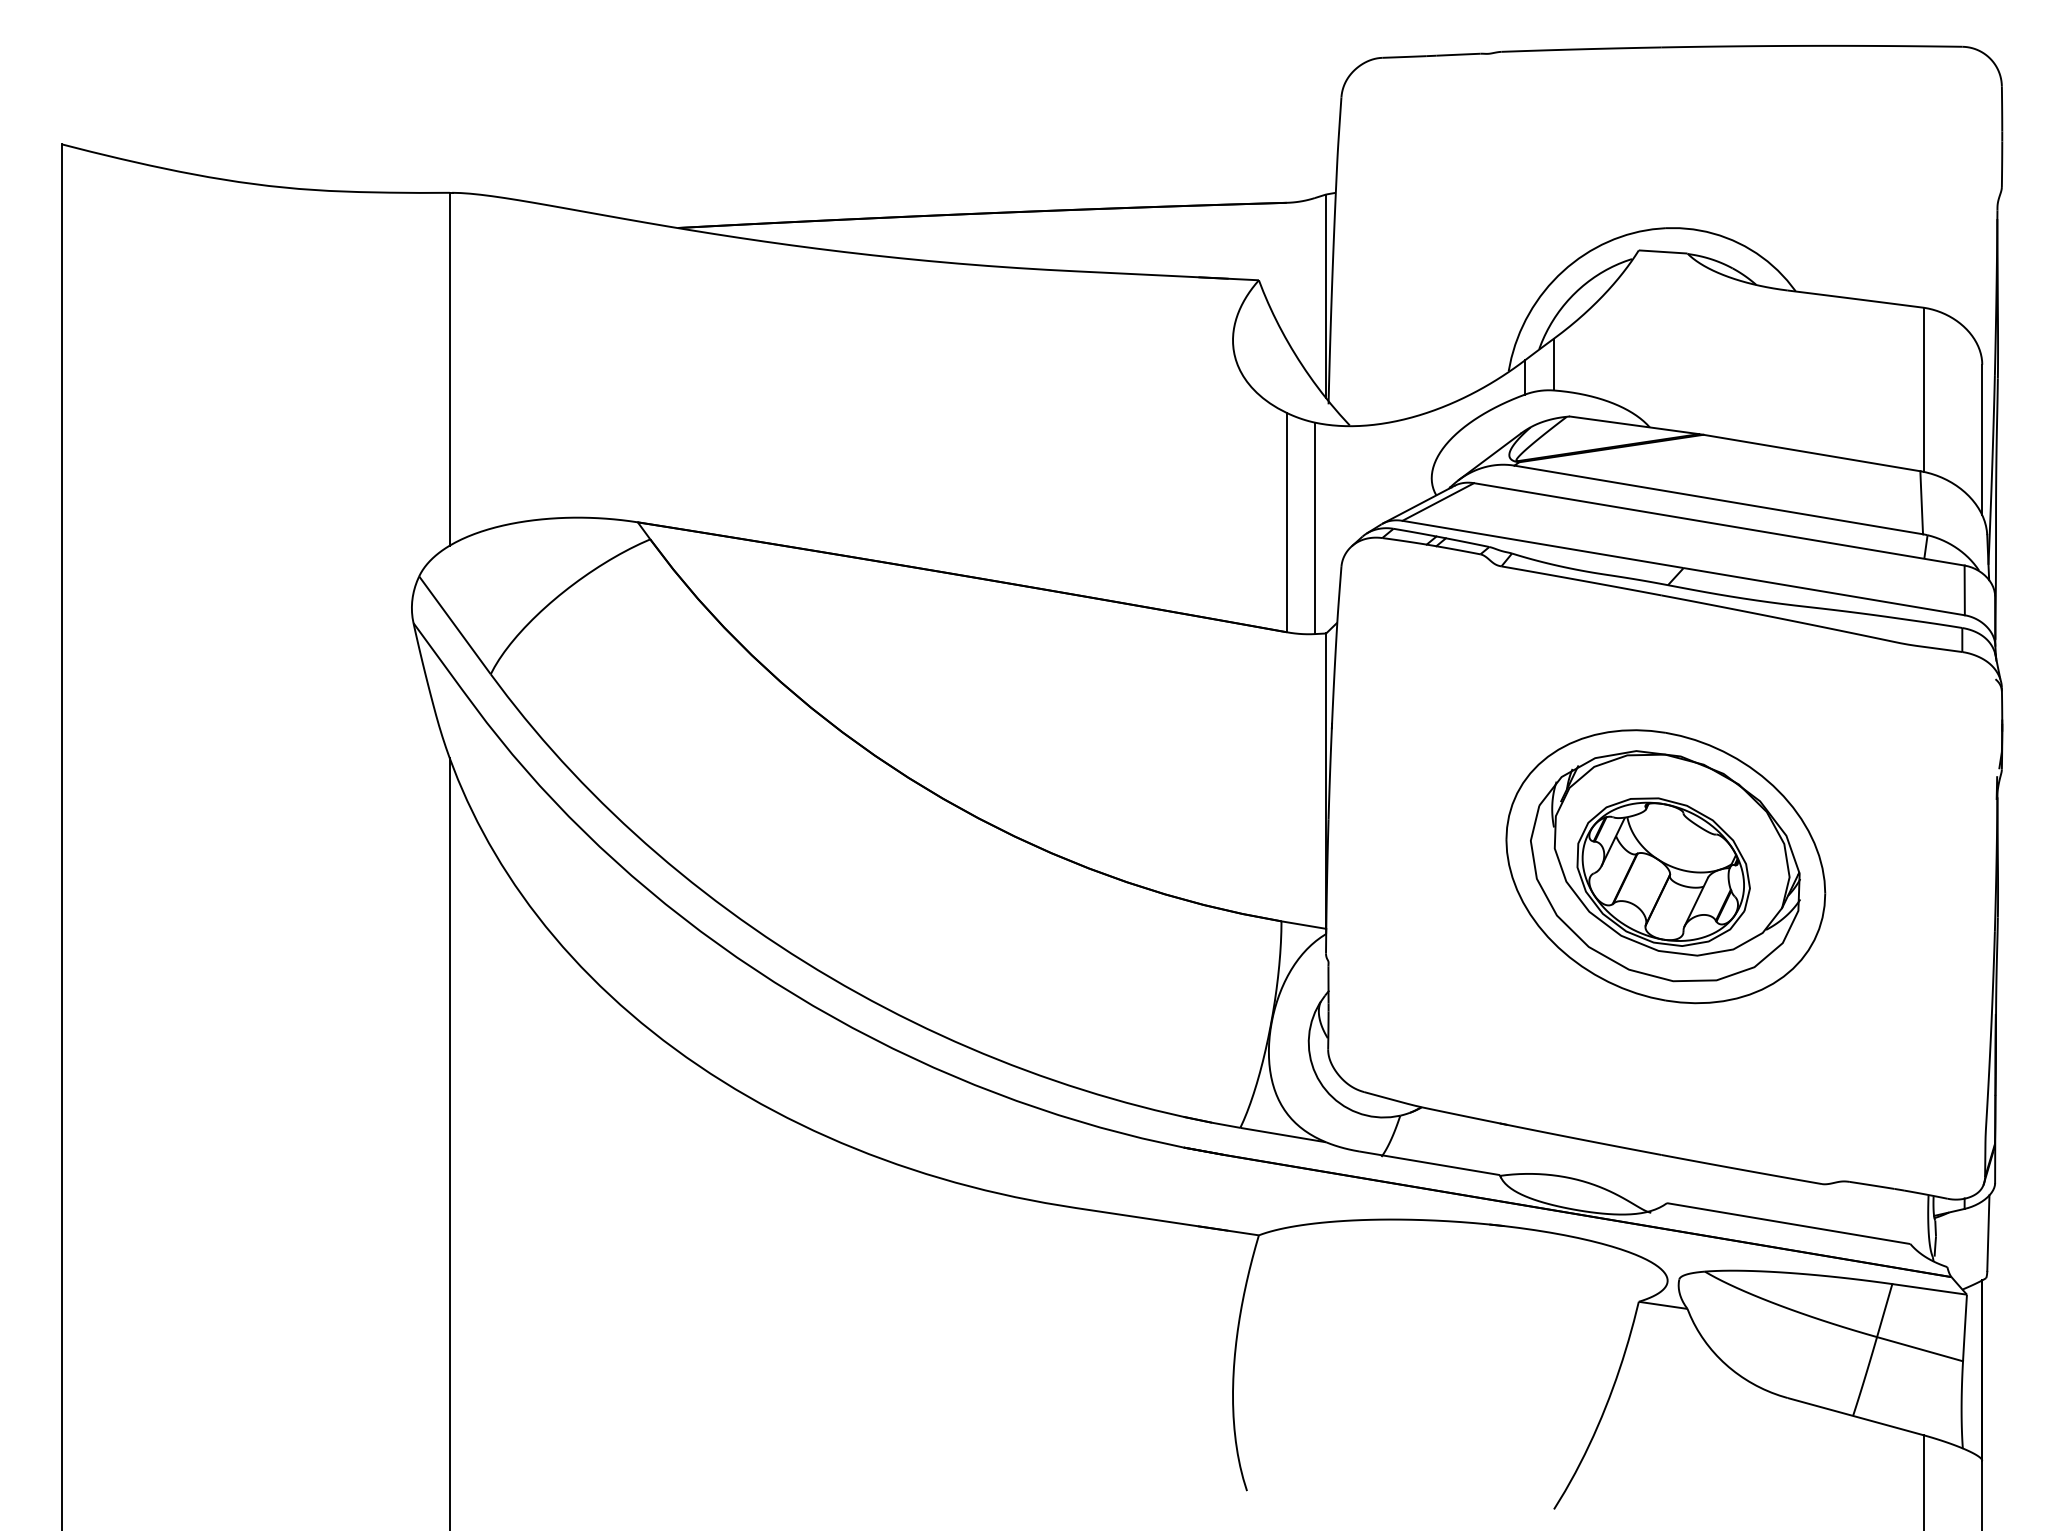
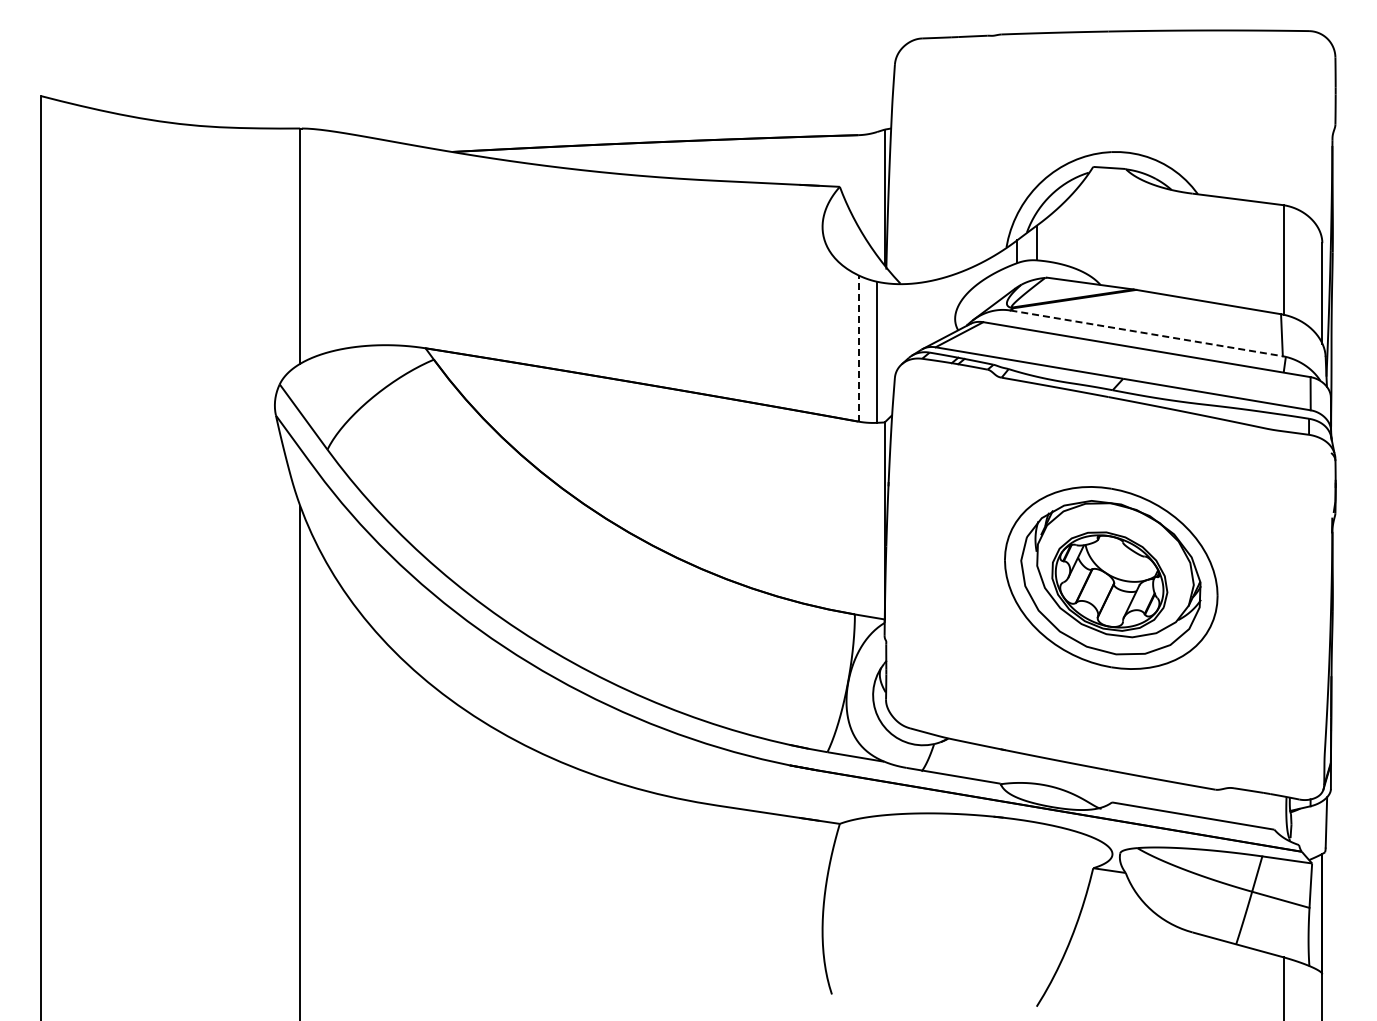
line: (1720, 500) -> (1147, 333), solid -> dashed
line: (1286, 522) -> (858, 348), solid -> dashed

